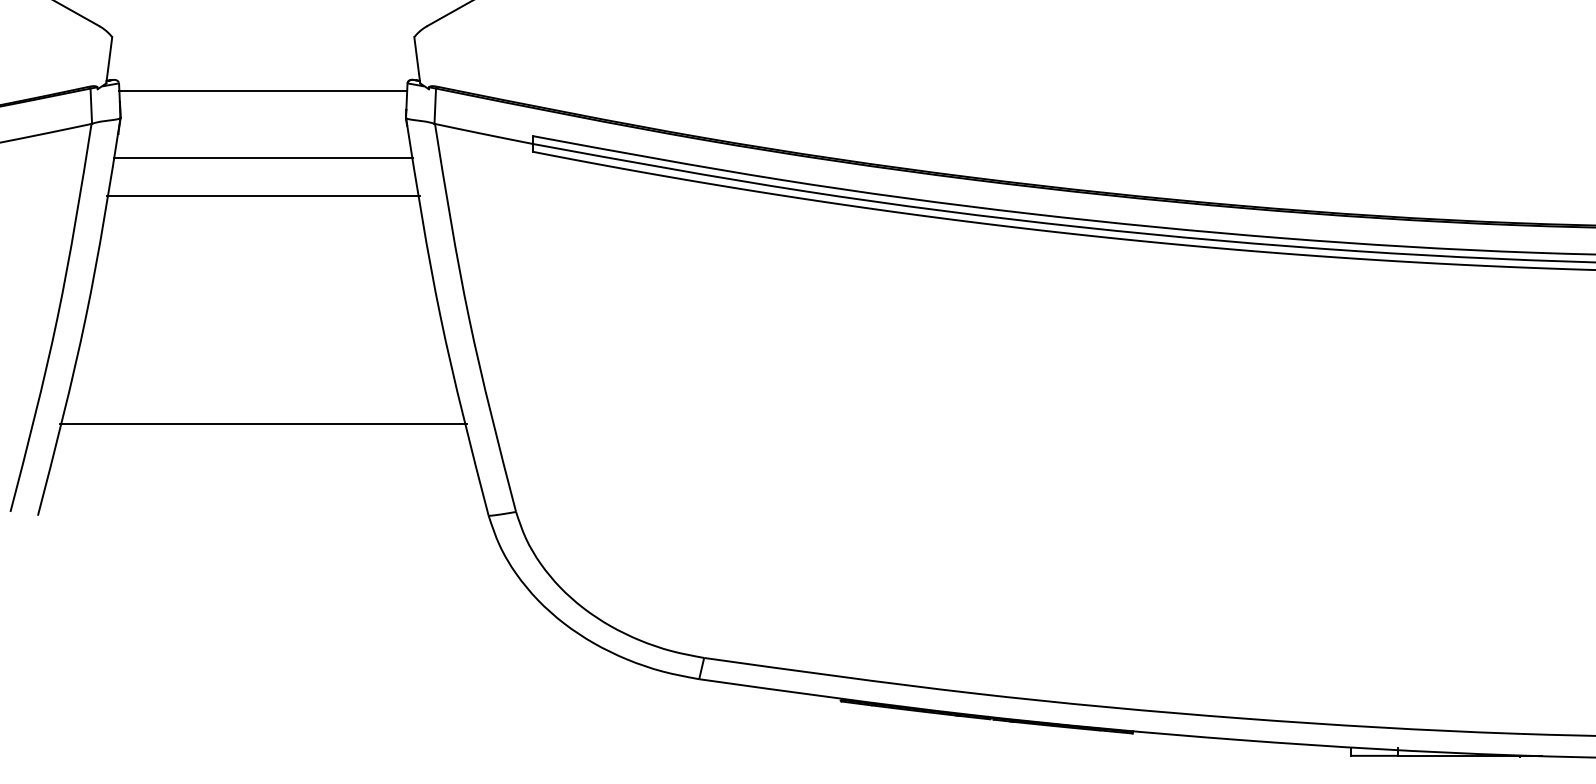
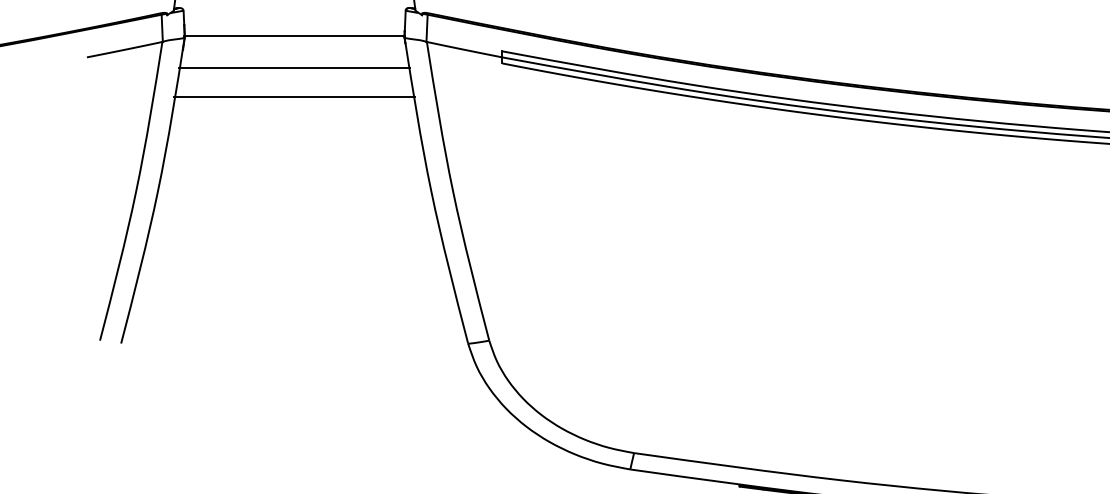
line: (263, 90) -> (294, 35), moved
line: (263, 424) -> (294, 273), removed

